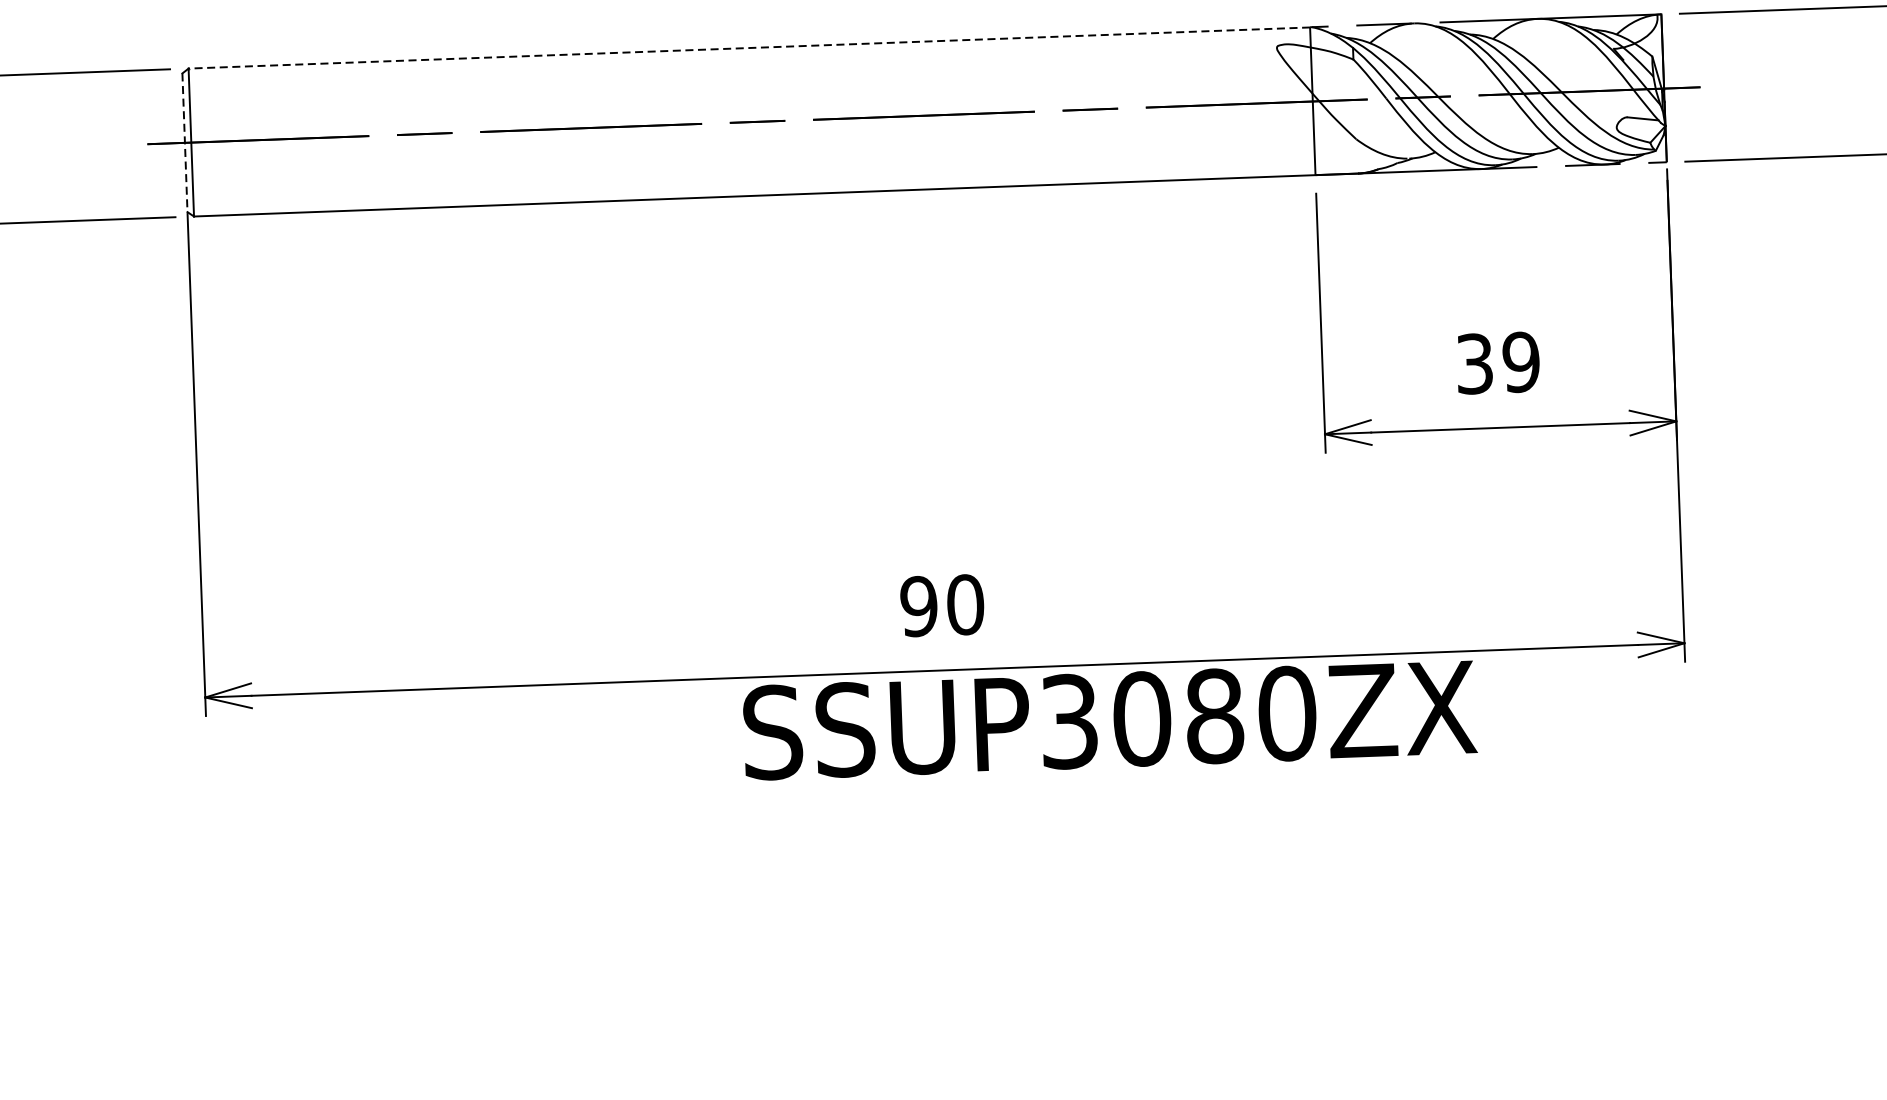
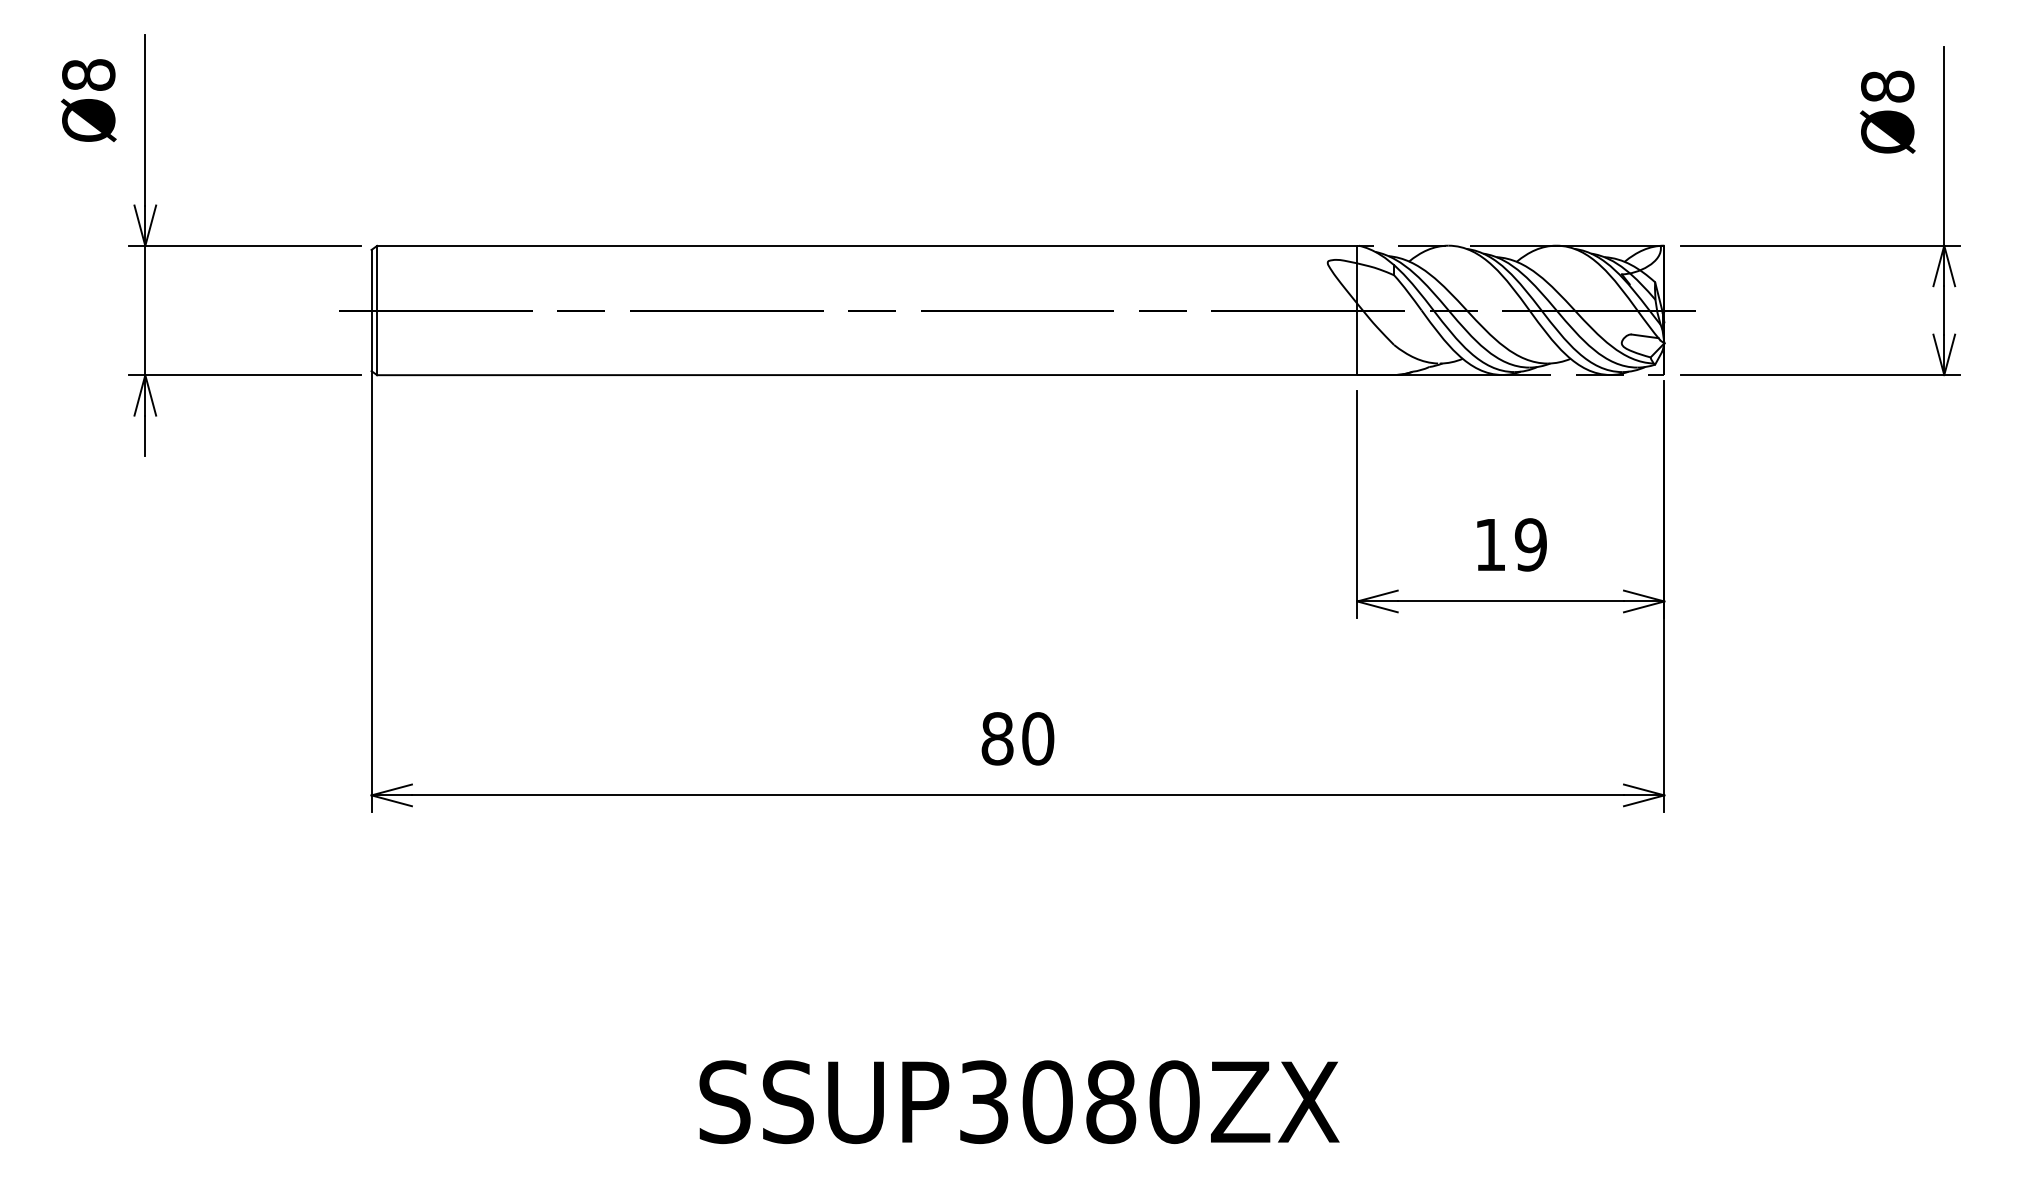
line: (748, 47) -> (866, 245), dashed -> solid
line: (184, 142) -> (371, 310), dashed -> solid
text: (1474, 363) -> (1490, 544), 39 -> 19
text: (919, 606) -> (997, 738), 90 -> 80
text: (1110, 720) -> (1019, 1102), moved

